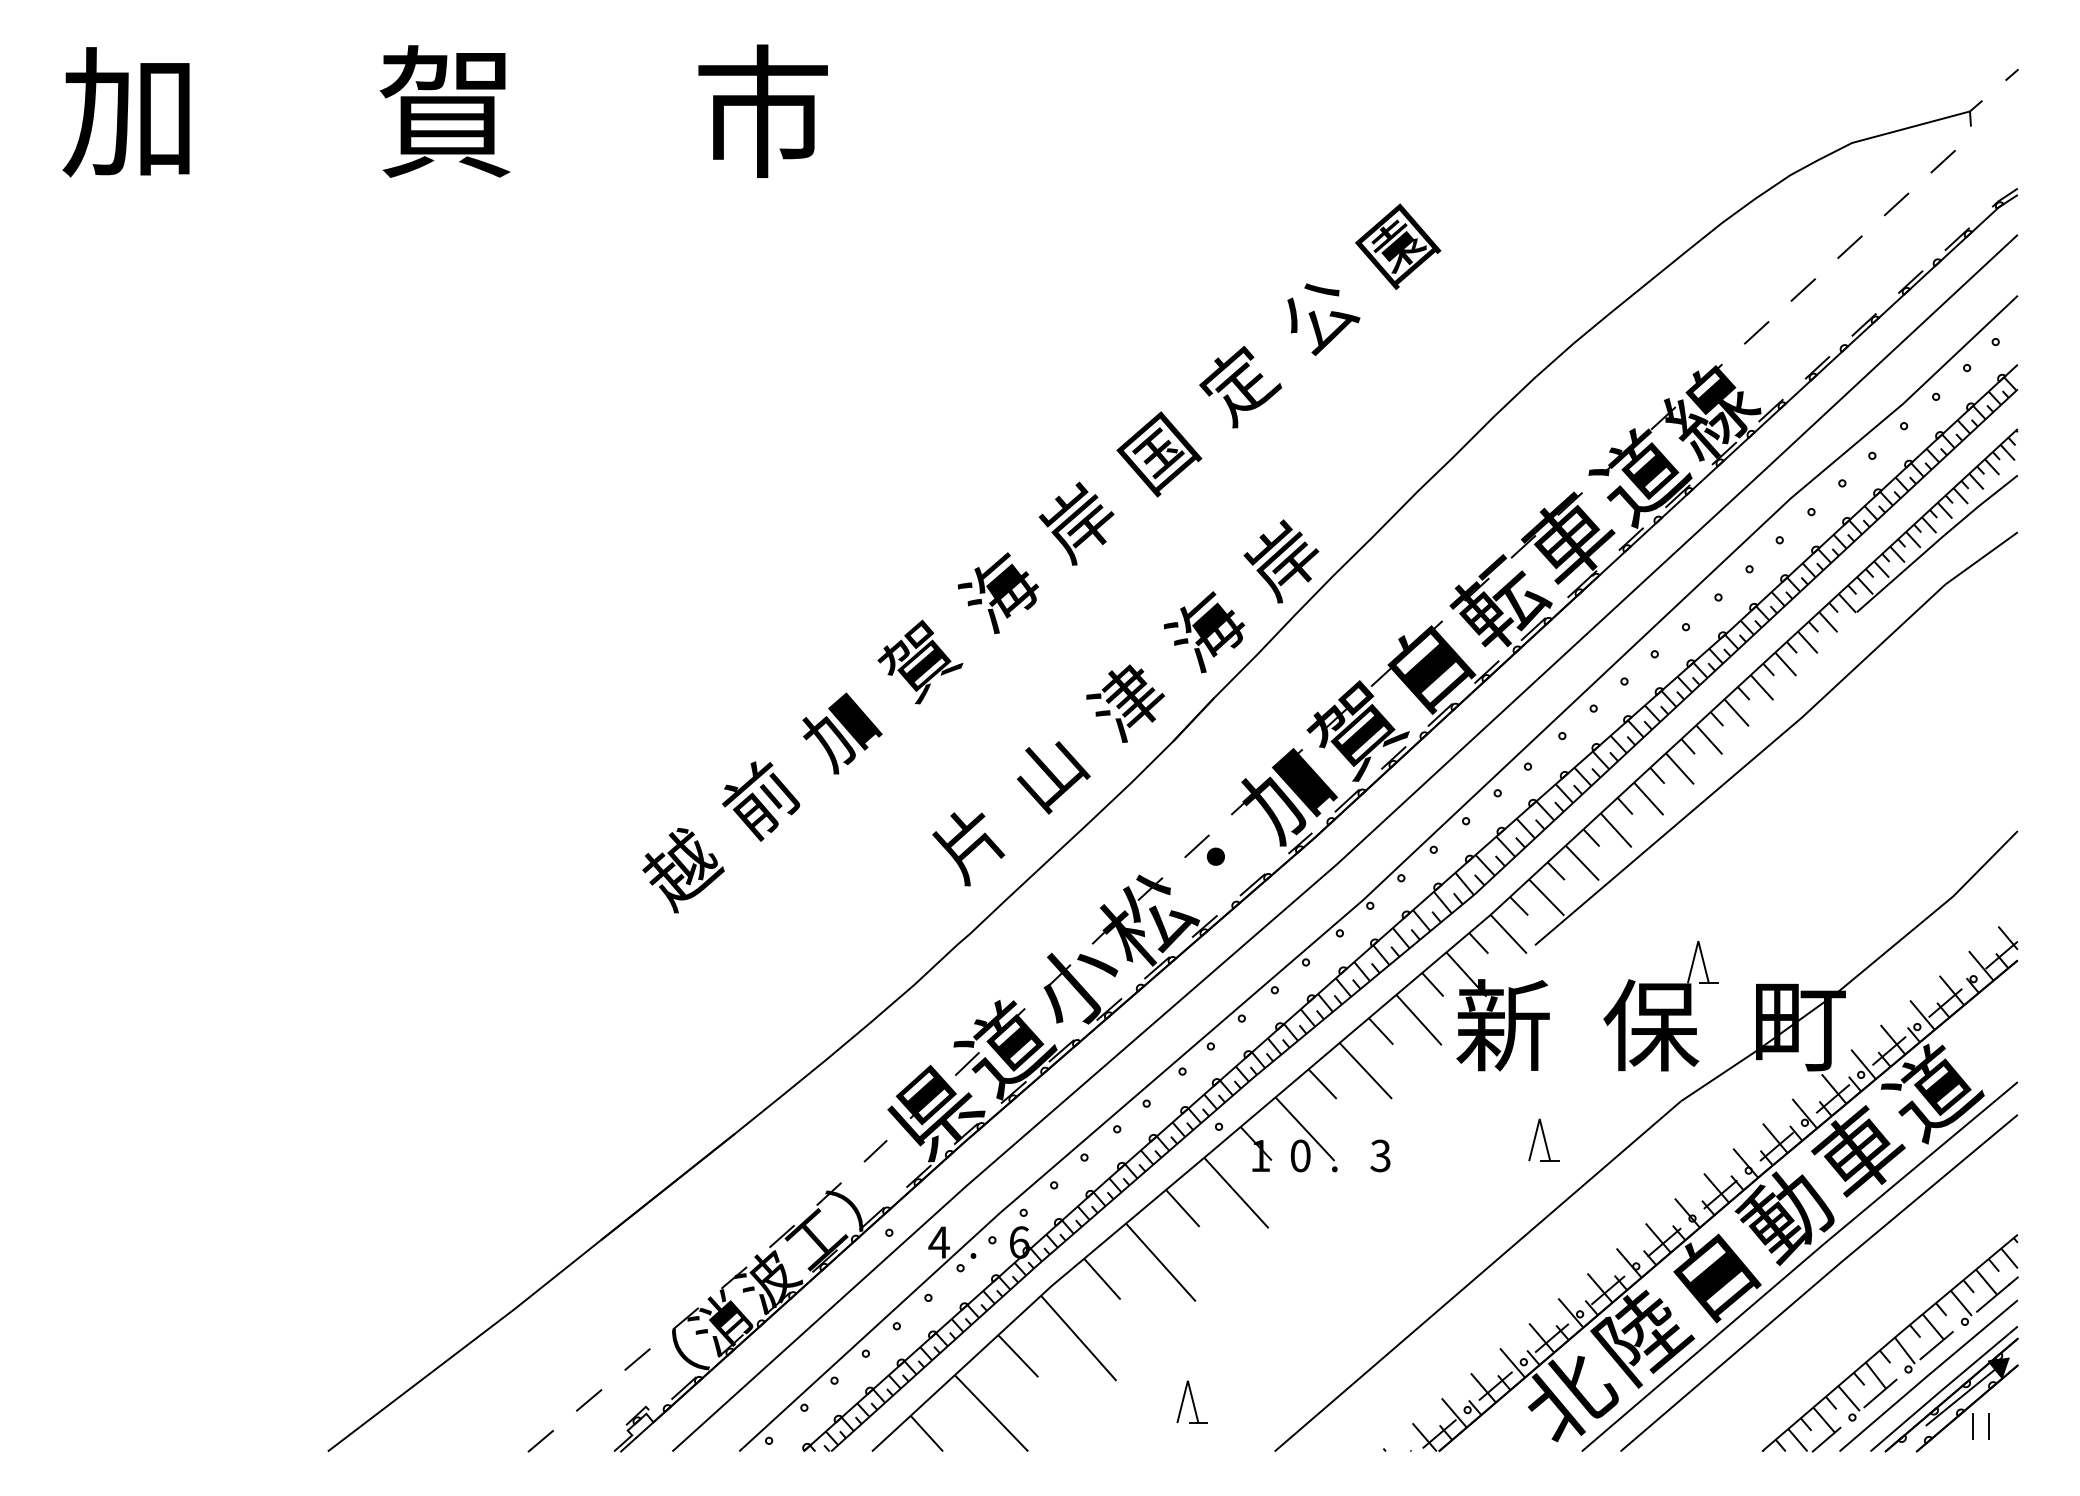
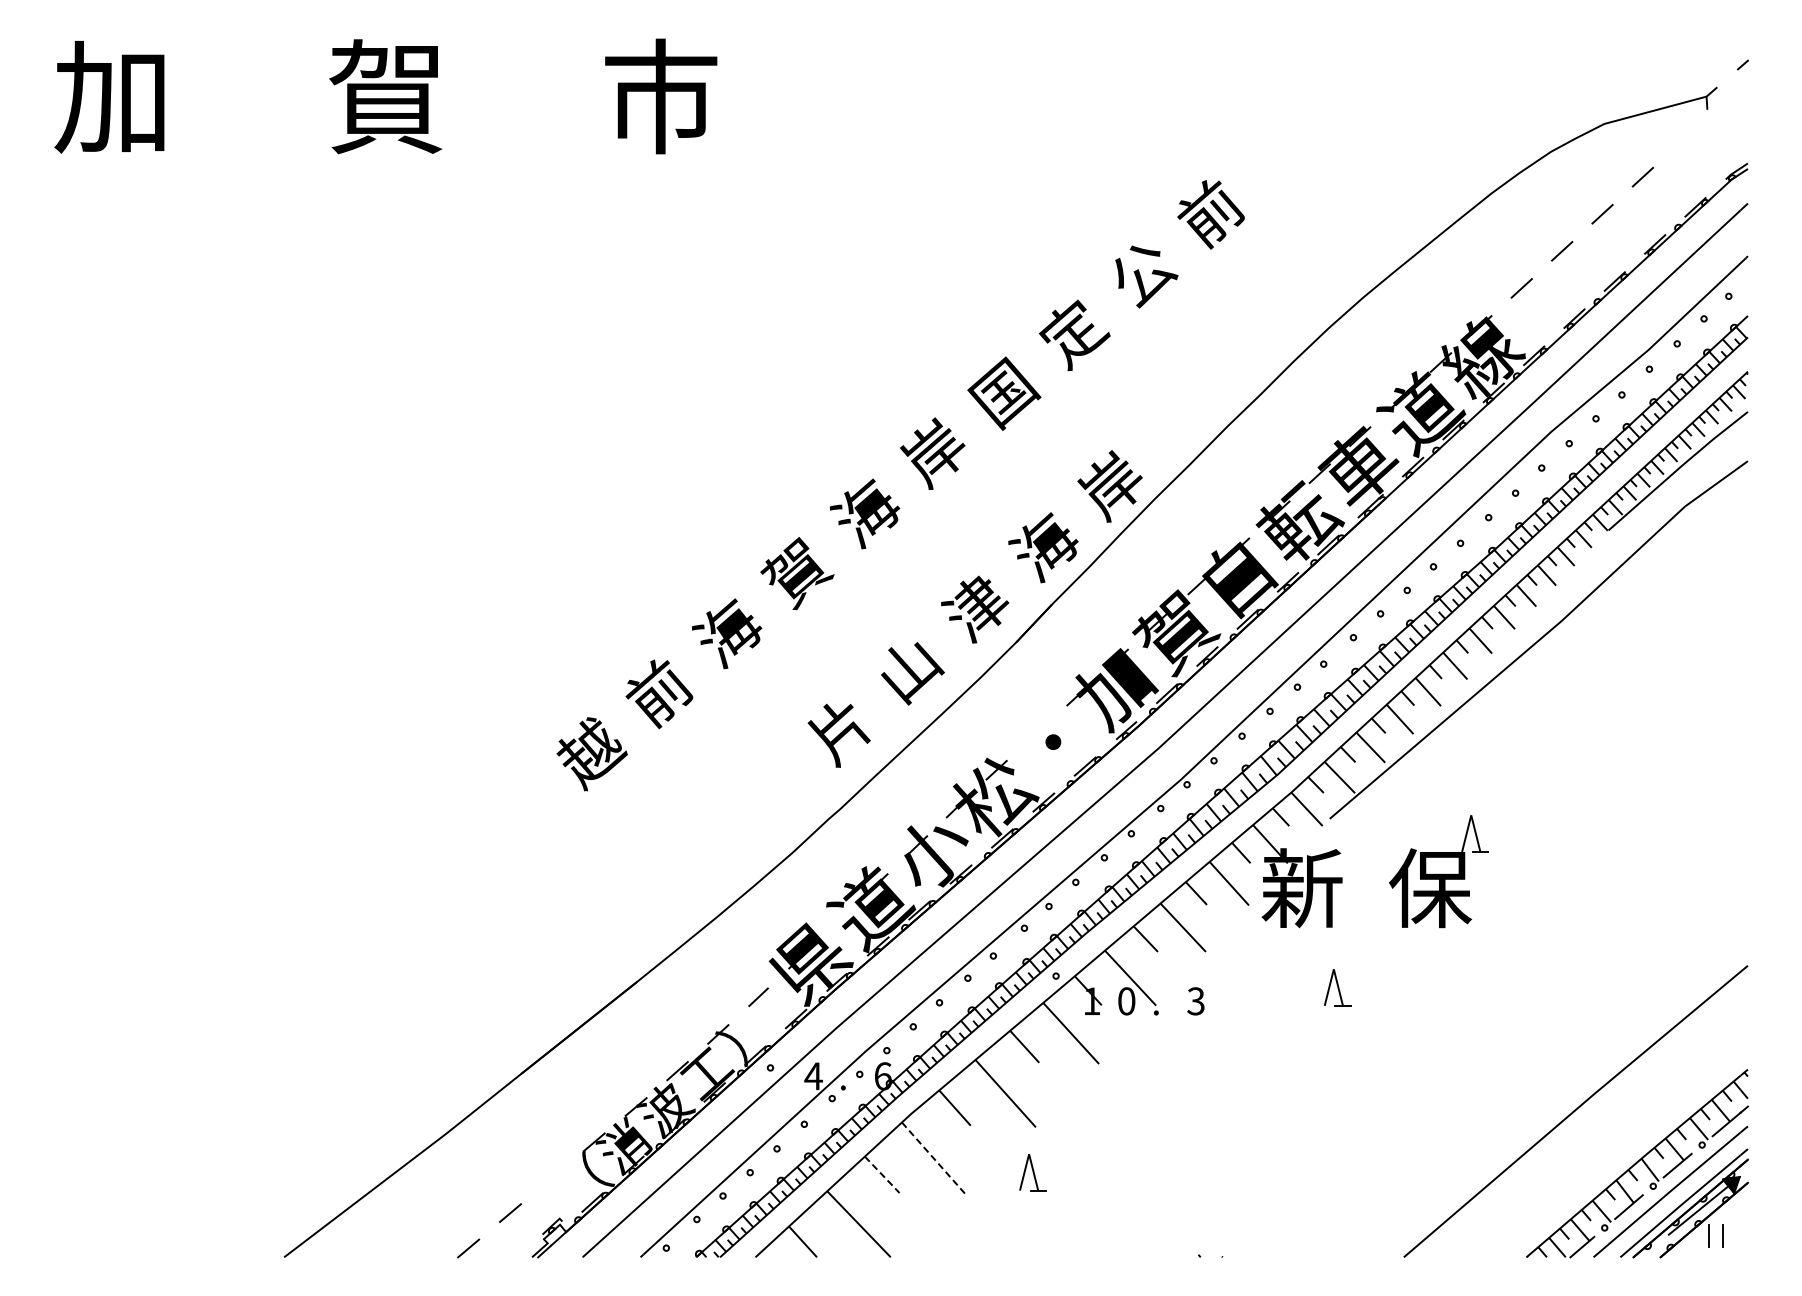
line: (1943, 160) -> (1683, 139), removed
text: (1398, 246) -> (1211, 213), 園 -> 前
text: (840, 732) -> (728, 634), 加 -> 海
line: (1196, 845) -> (1036, 732), removed
line: (966, 1063) -> (837, 921), removed
part: (1646, 1141) -> (1426, 988), removed
line: (1078, 1338) -> (934, 1159), solid -> dashed
line: (1018, 1356) -> (882, 1175), solid -> dashed
line: (636, 1359) -> (551, 1177), removed
part: (1191, 1402) -> (1032, 1172), moved

